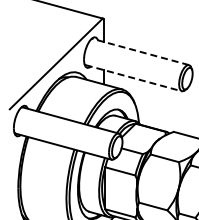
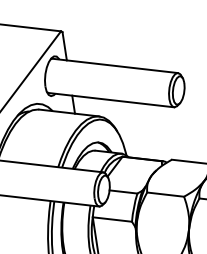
line: (140, 52) -> (114, 66), dashed -> solid
line: (133, 78) -> (111, 100), dashed -> solid

